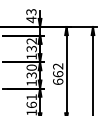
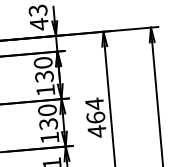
text: (31, 41) -> (42, 63), 132 -> 130
text: (58, 74) -> (96, 118), 662 -> 464

